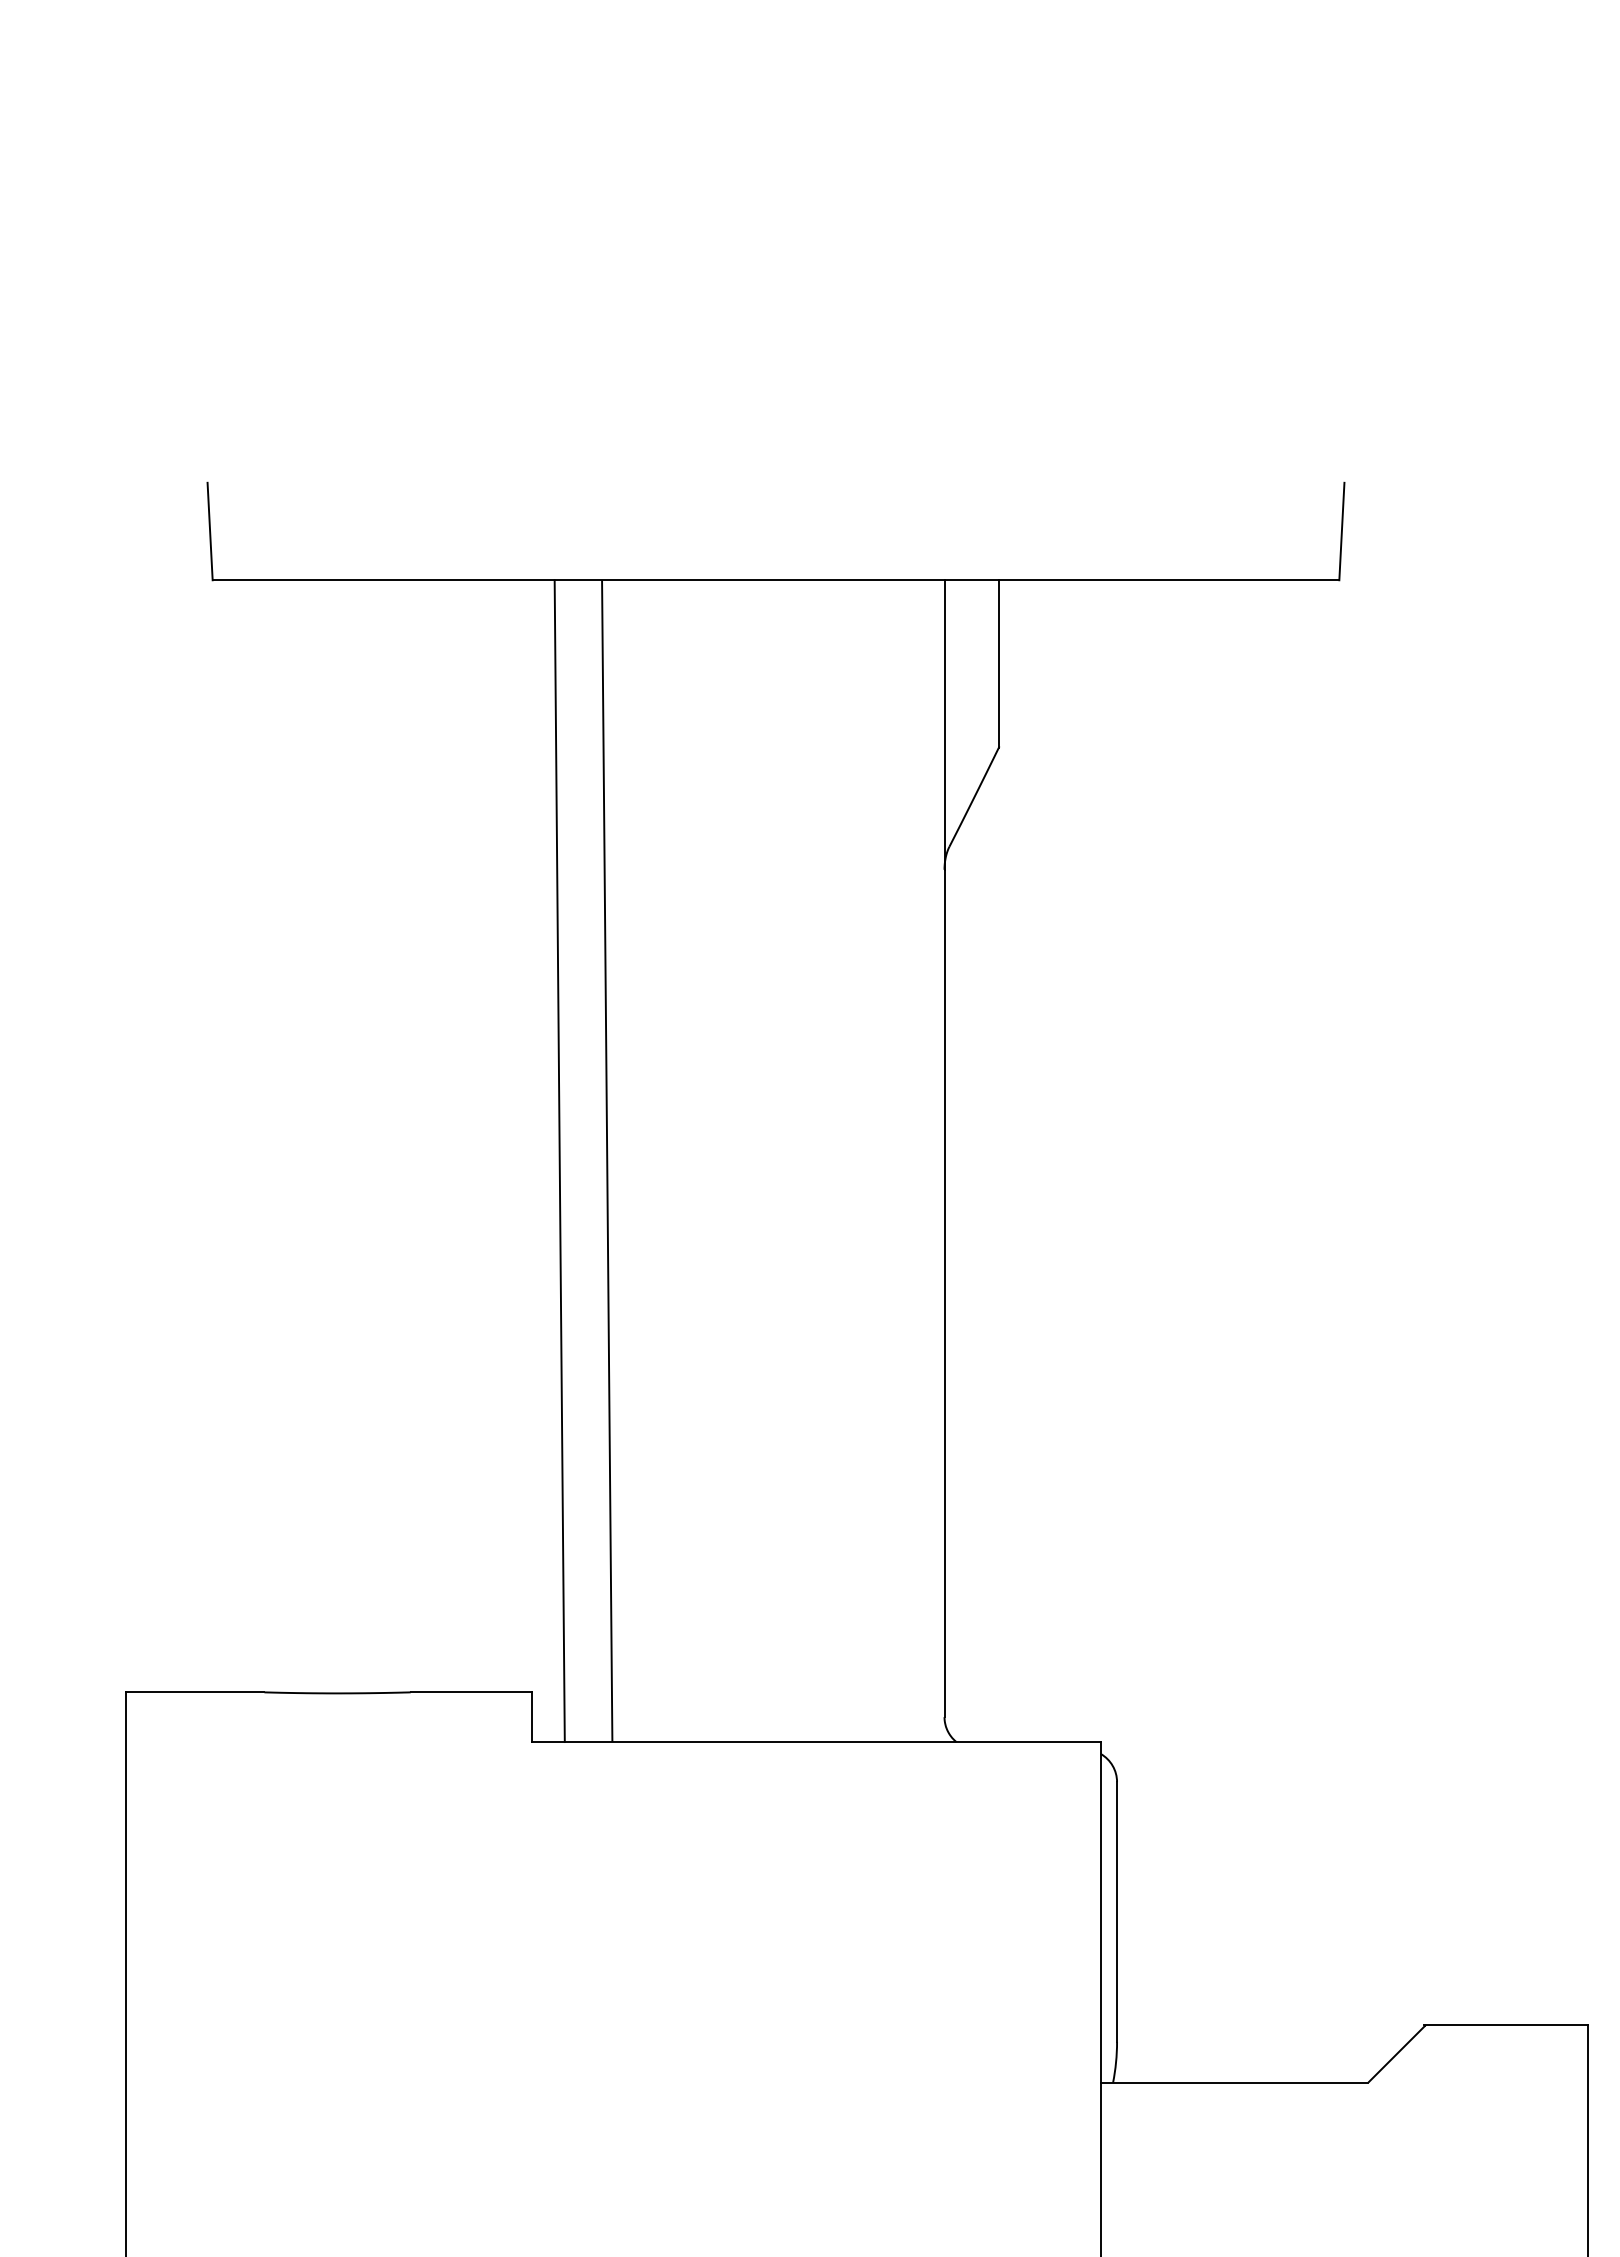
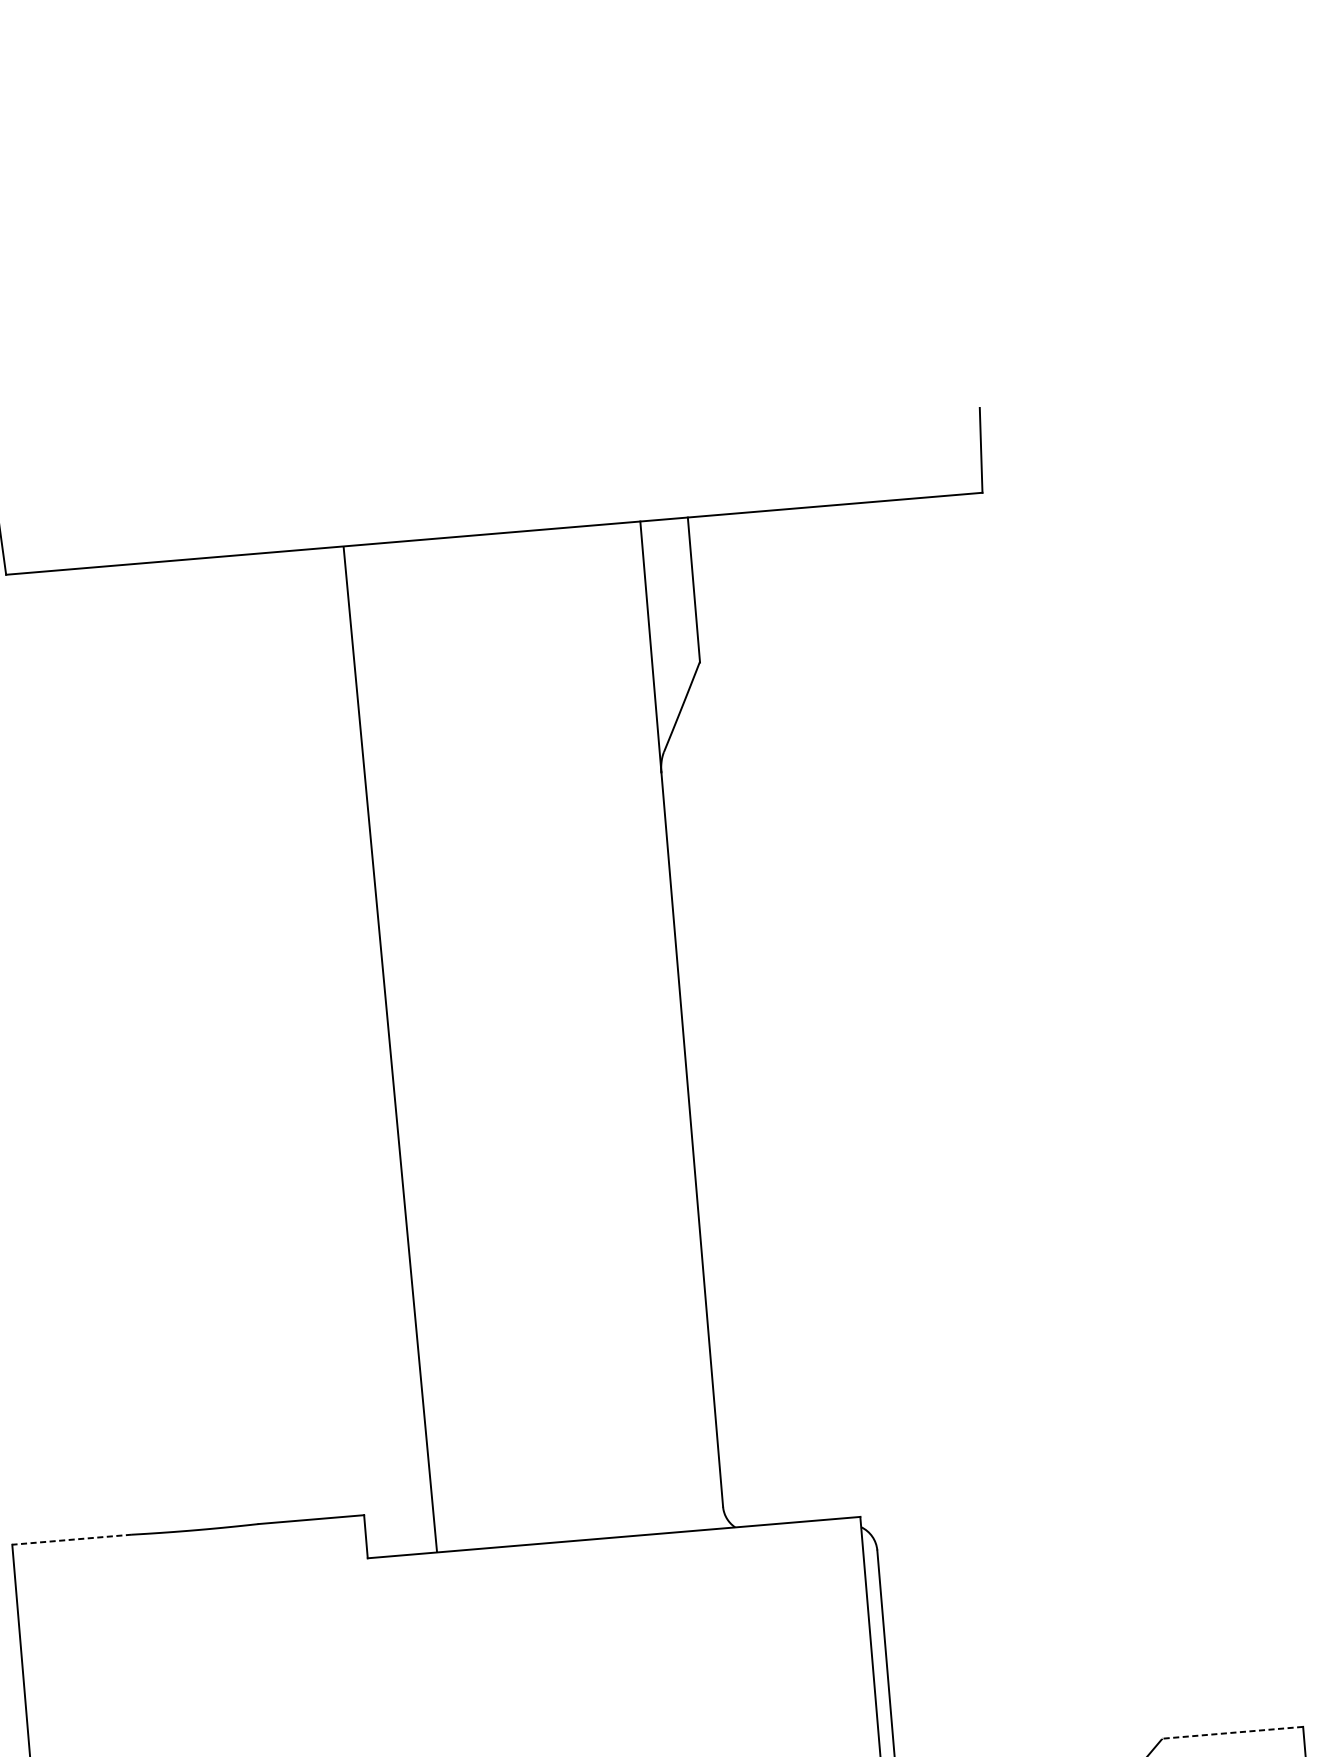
line: (559, 1161) -> (349, 1053), removed
line: (194, 1692) -> (71, 1539), solid -> dashed
line: (1505, 2025) -> (1231, 1733), solid -> dashed

